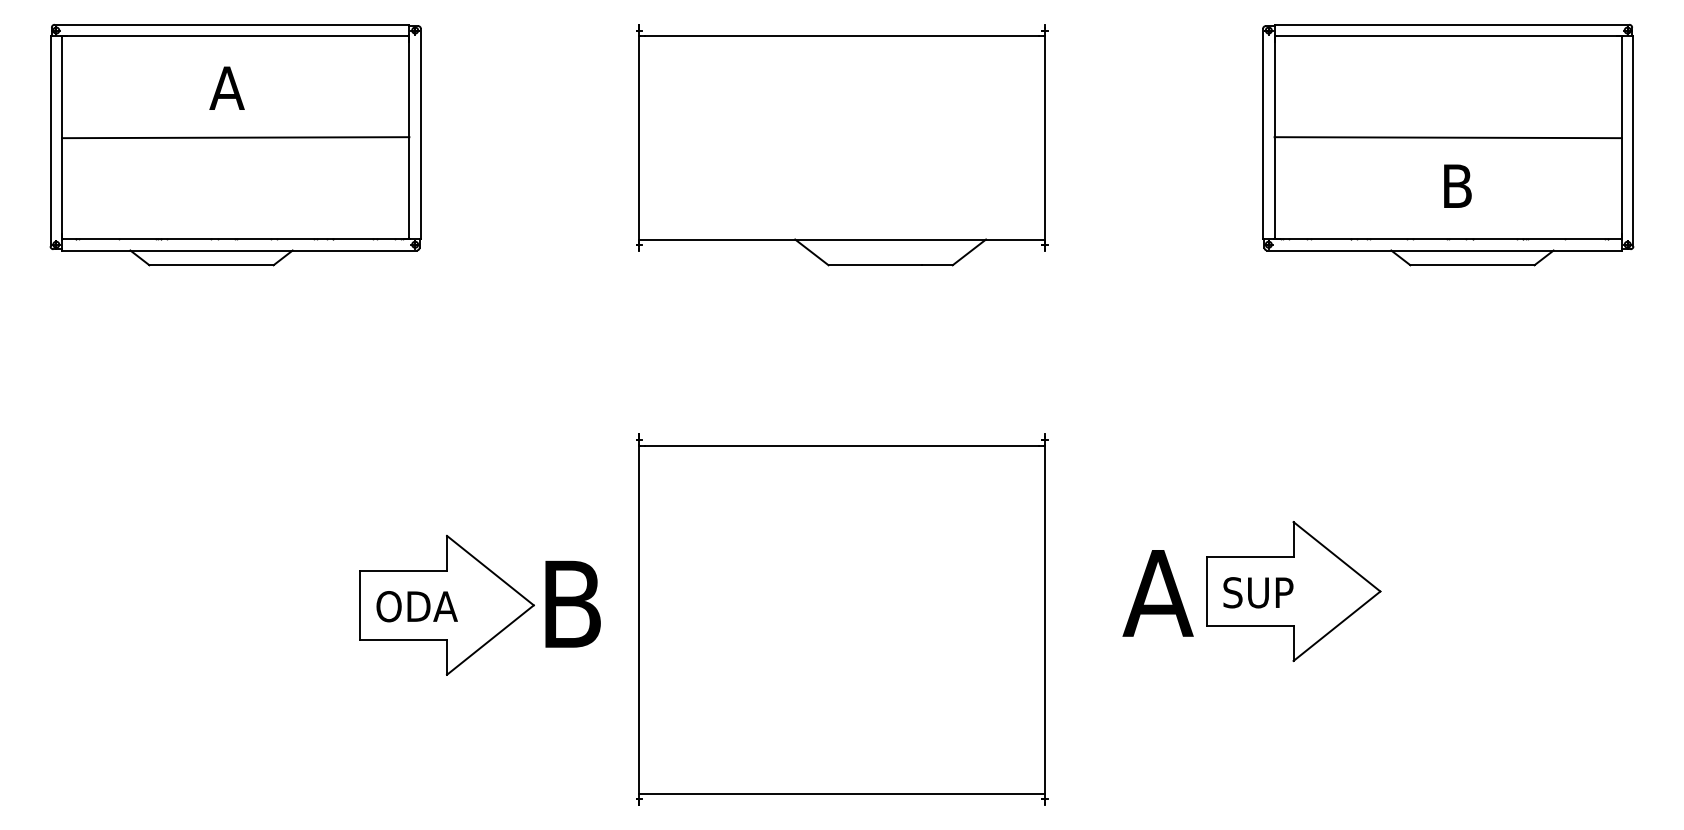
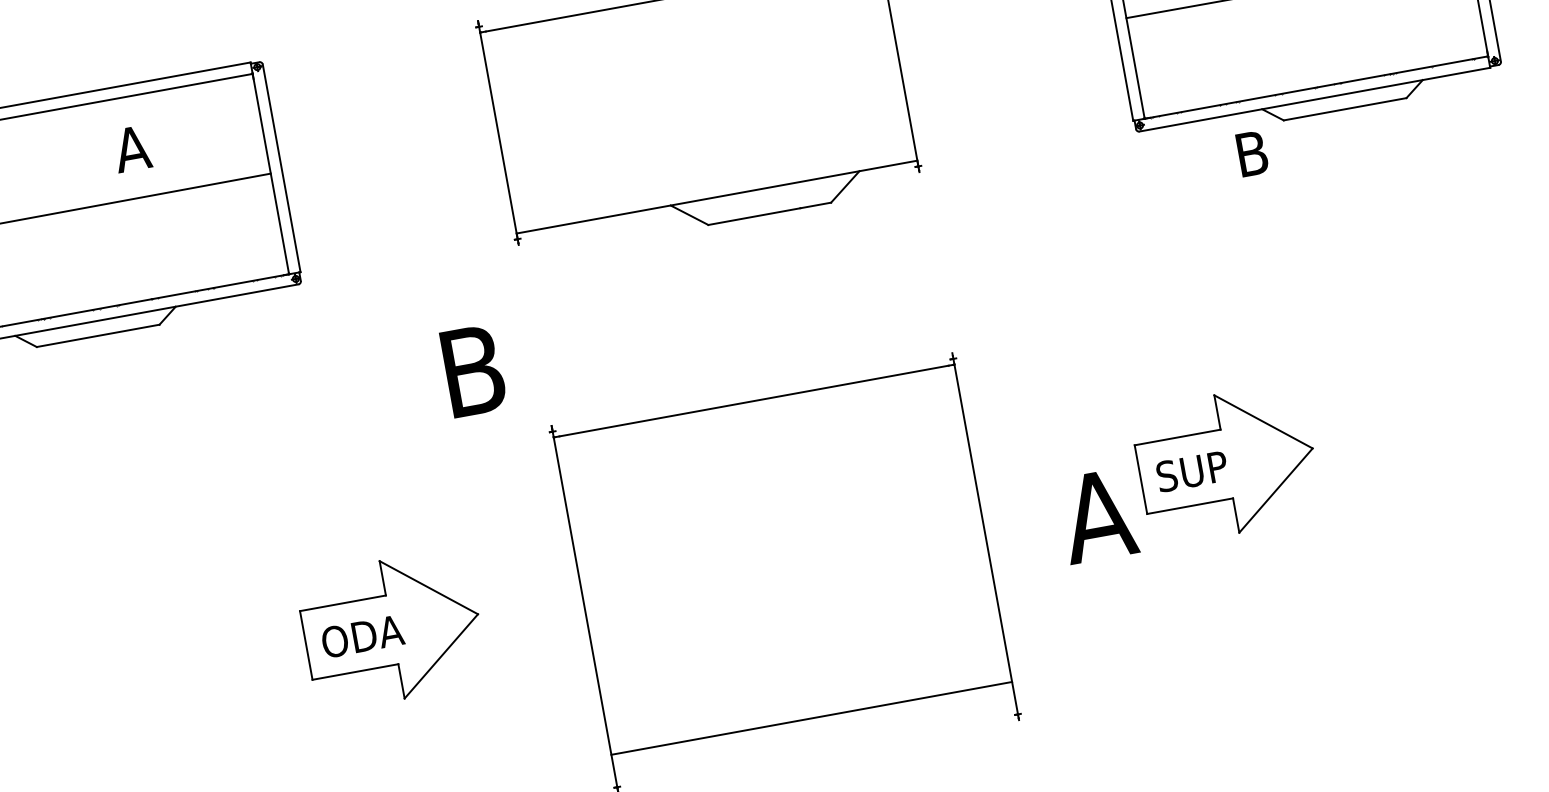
text: (226, 87) -> (131, 148), moved
text: (1457, 185) -> (1251, 152), moved
text: (1157, 593) -> (1097, 516), moved
text: (572, 603) -> (473, 370), moved
line: (841, 793) -> (811, 718), moved

